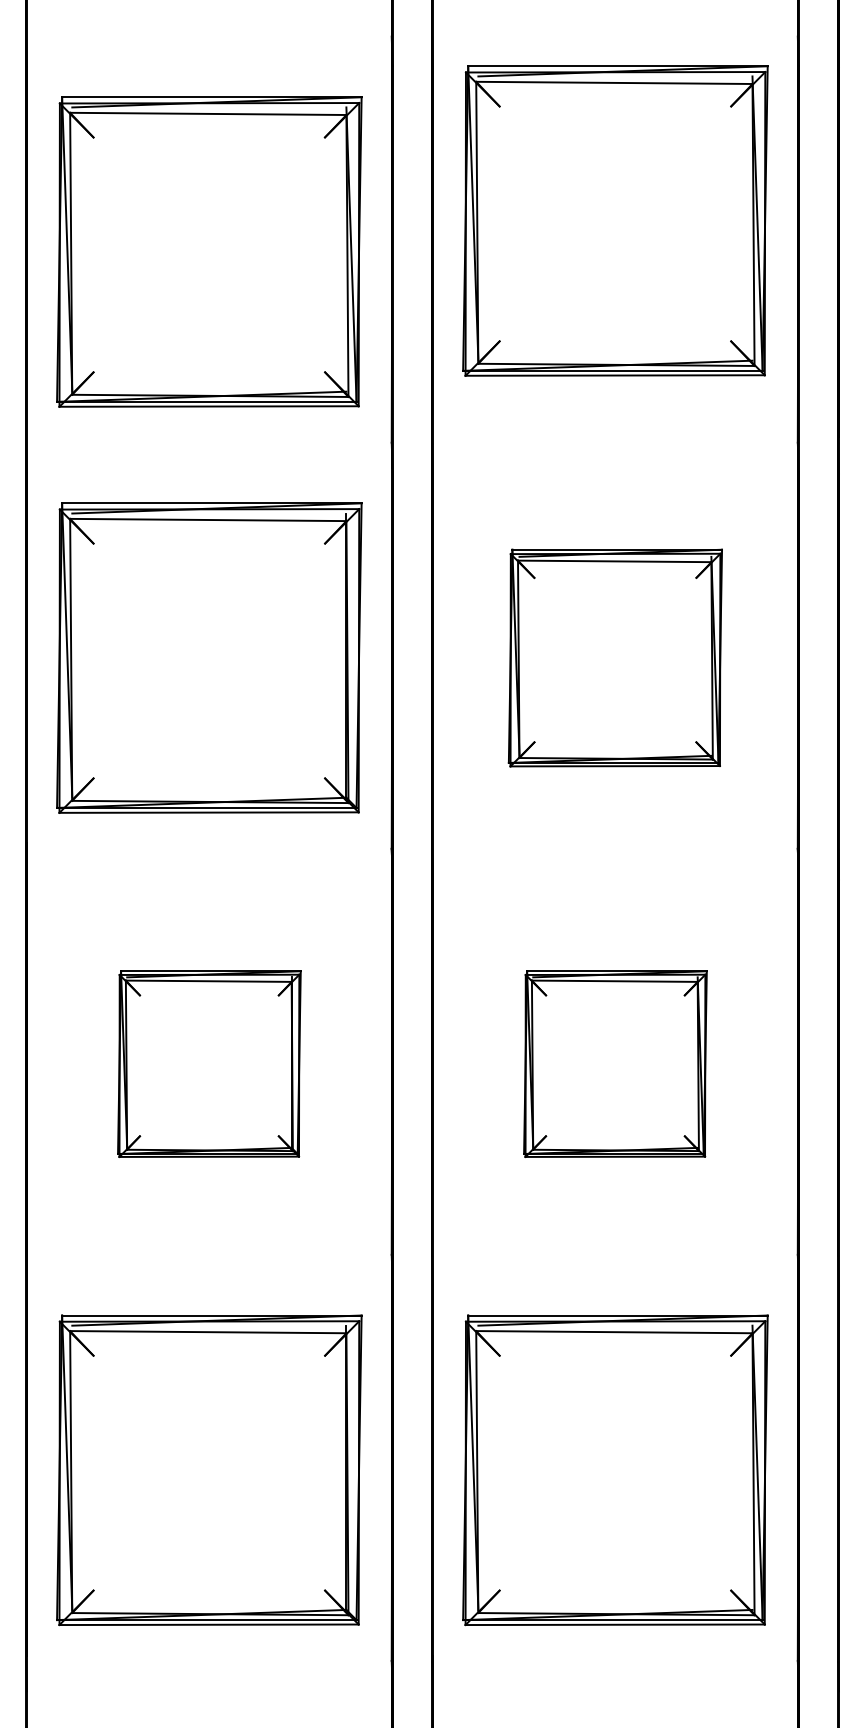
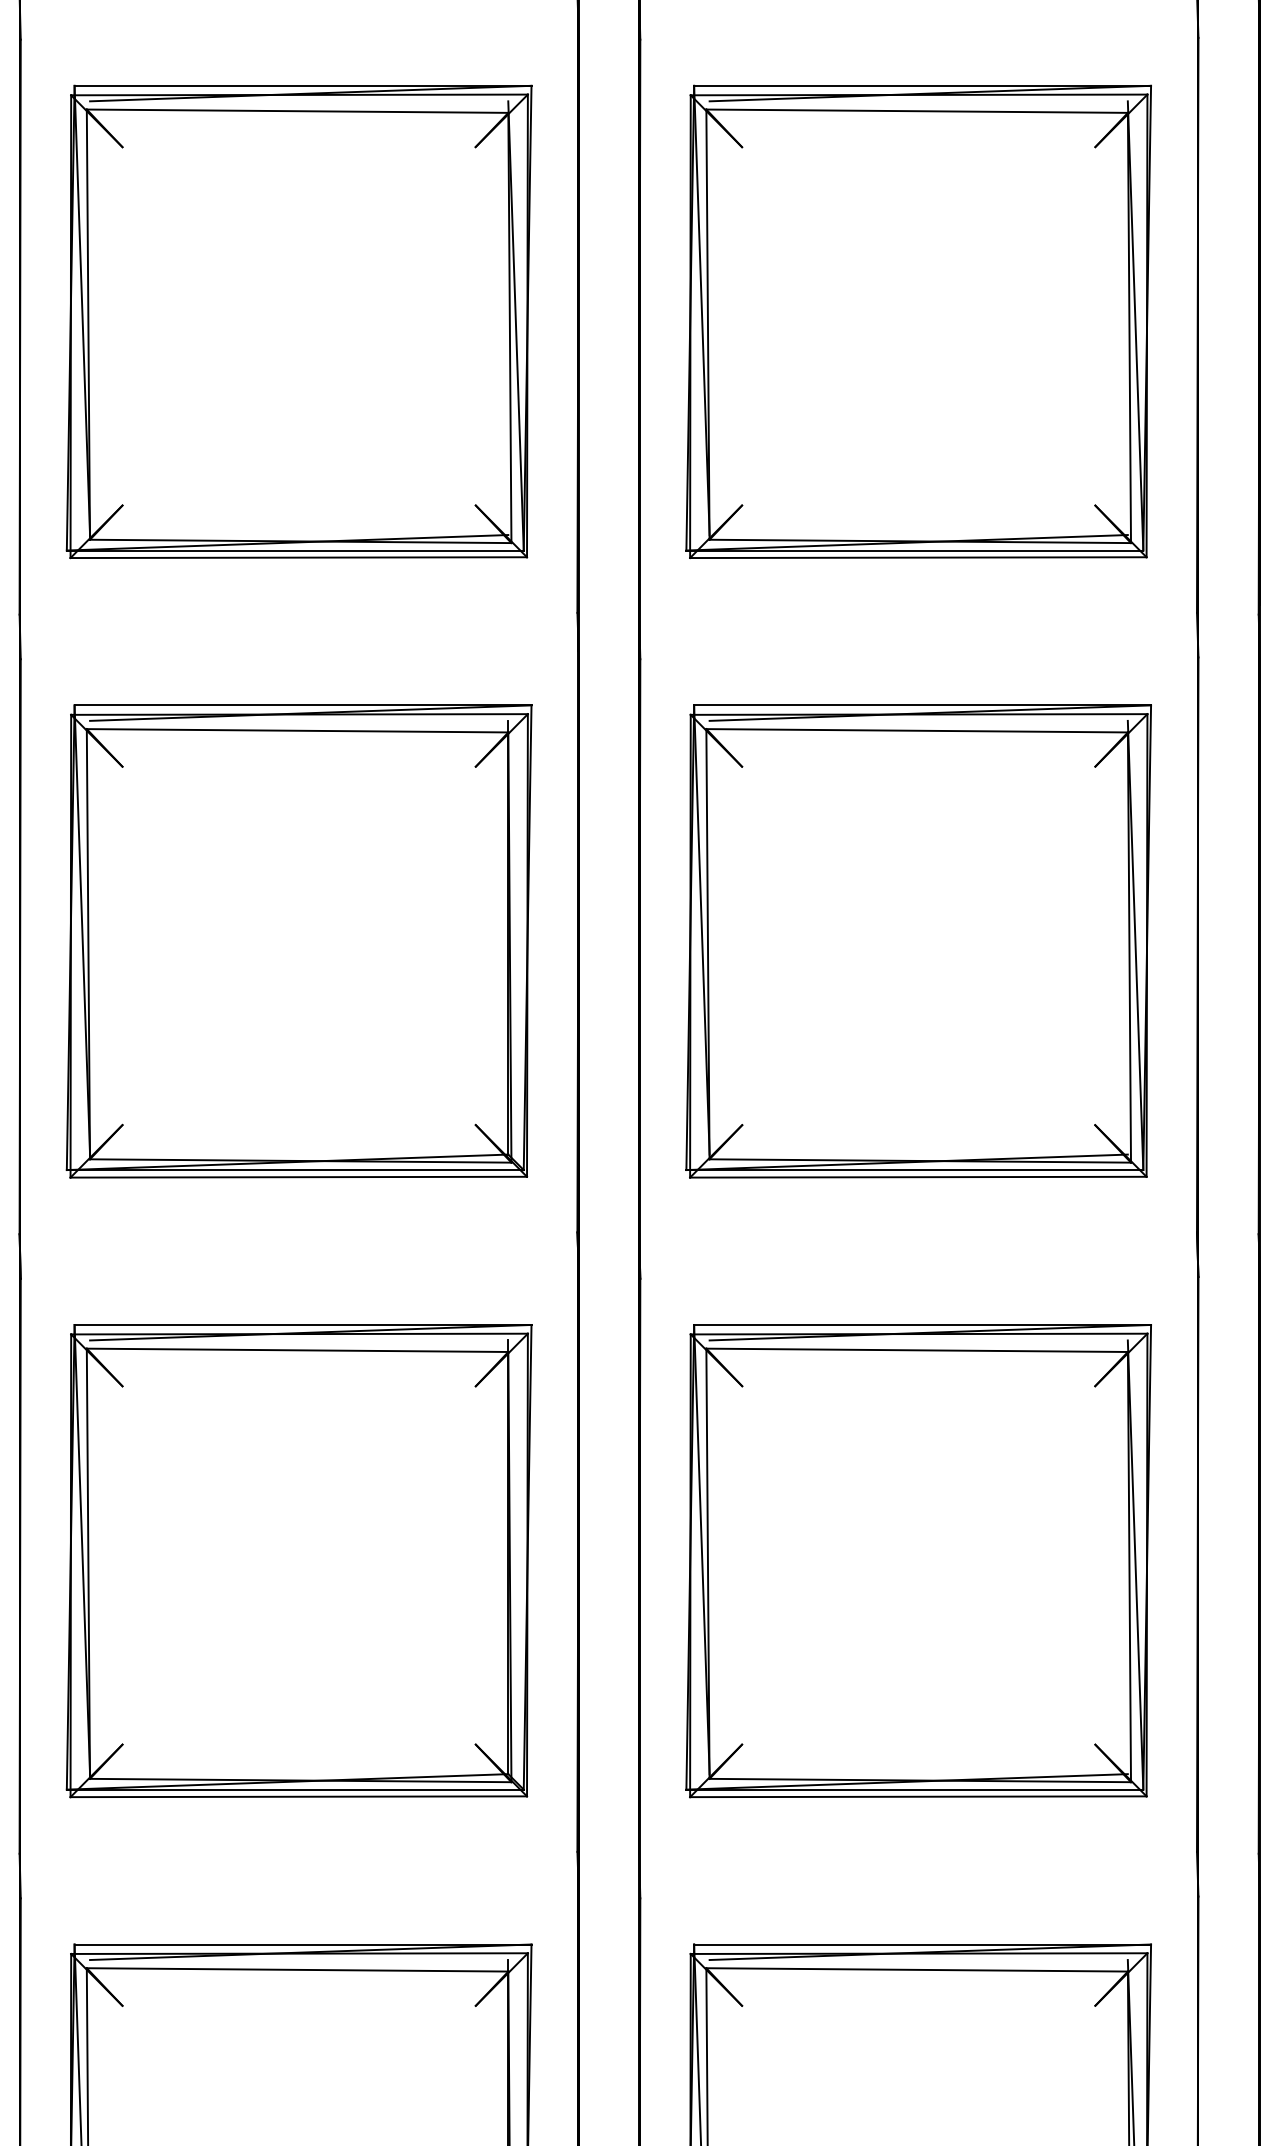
part: (615, 220) -> (918, 321), moved
part: (615, 657) -> (918, 940), size x1.43
part: (209, 1063) -> (299, 1559), size x1.67
part: (615, 1063) -> (918, 1559), size x1.67

